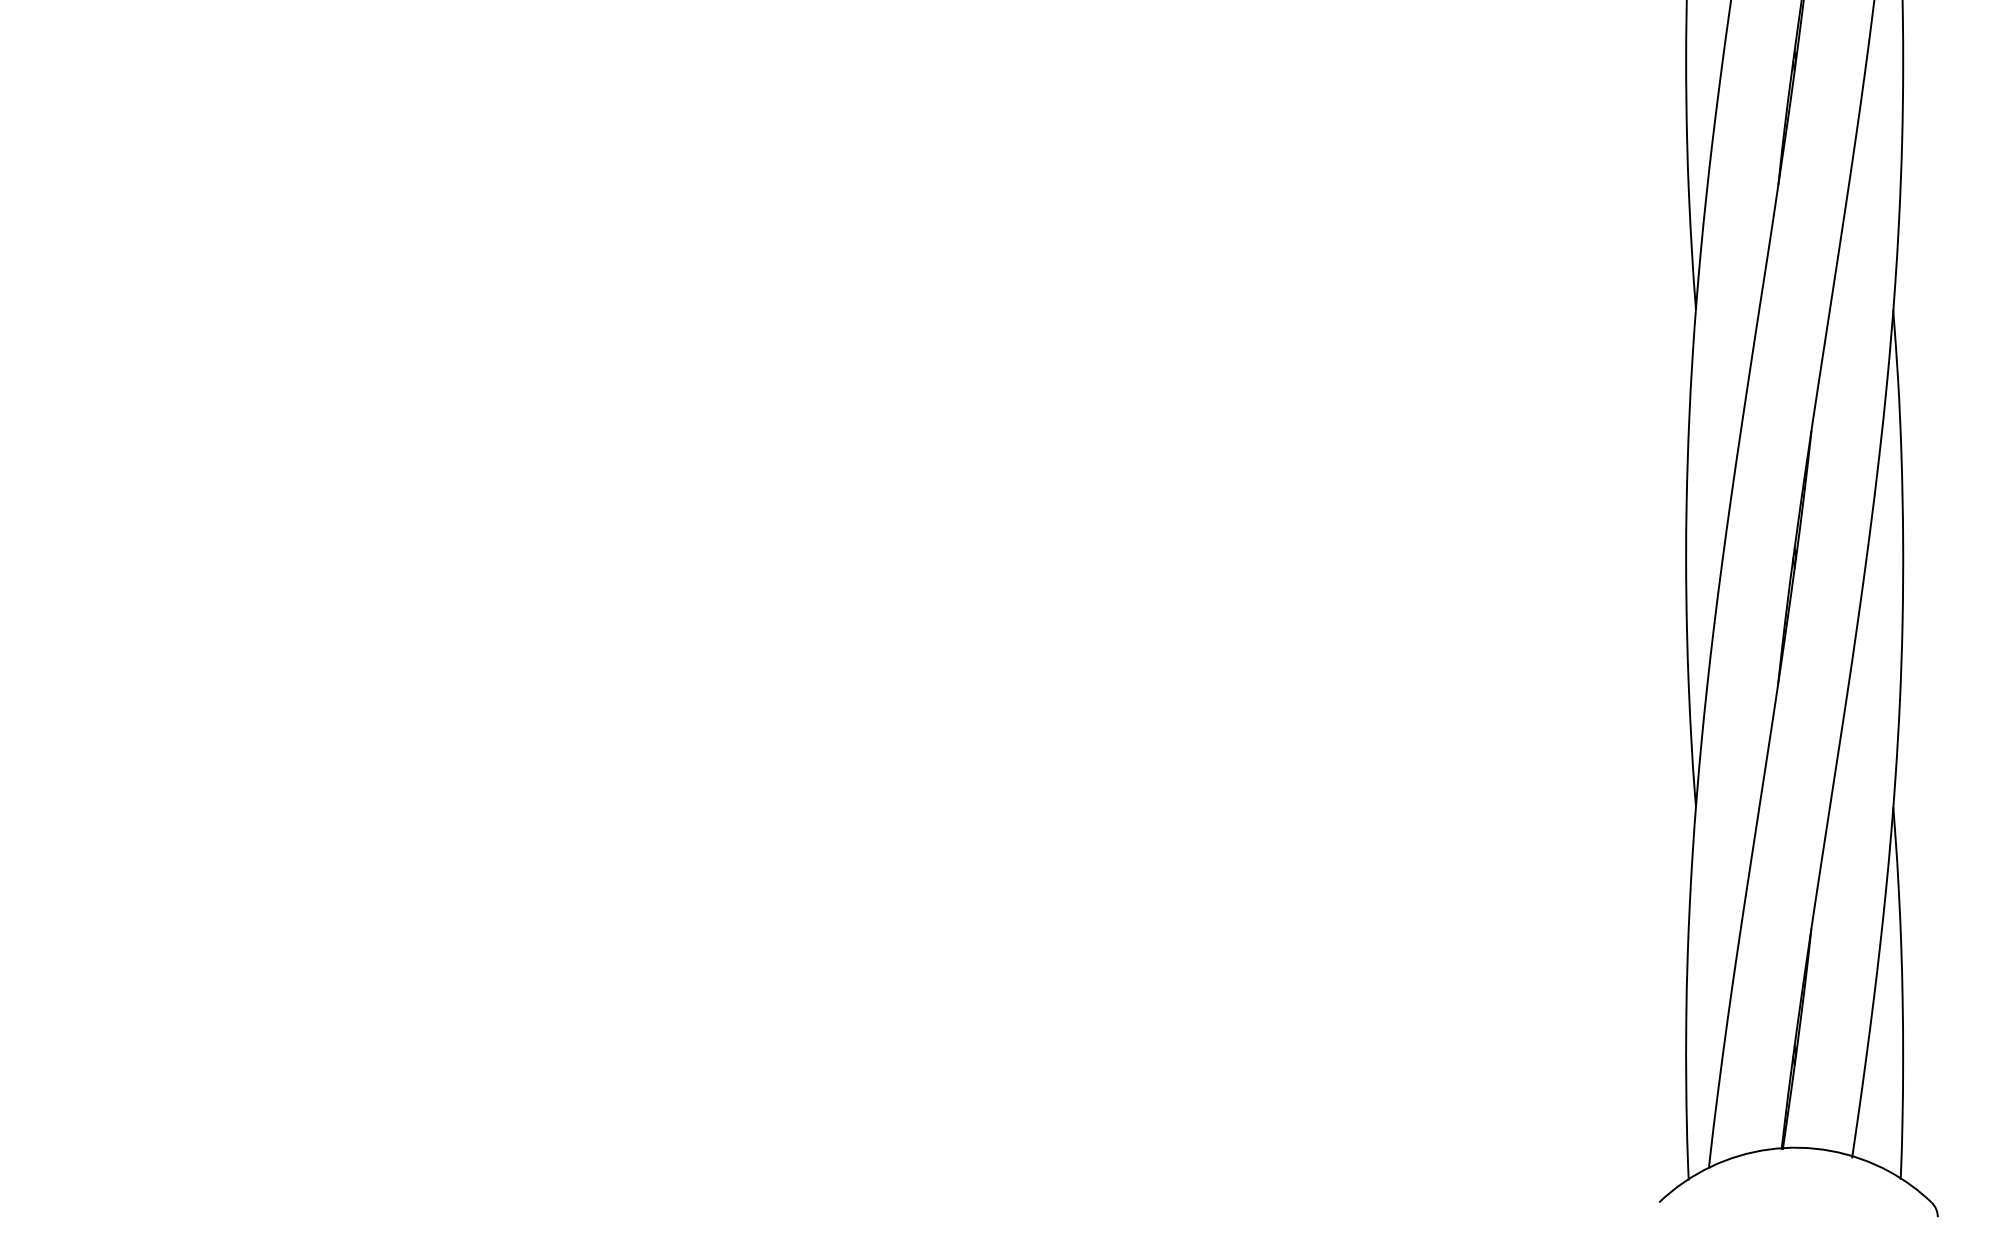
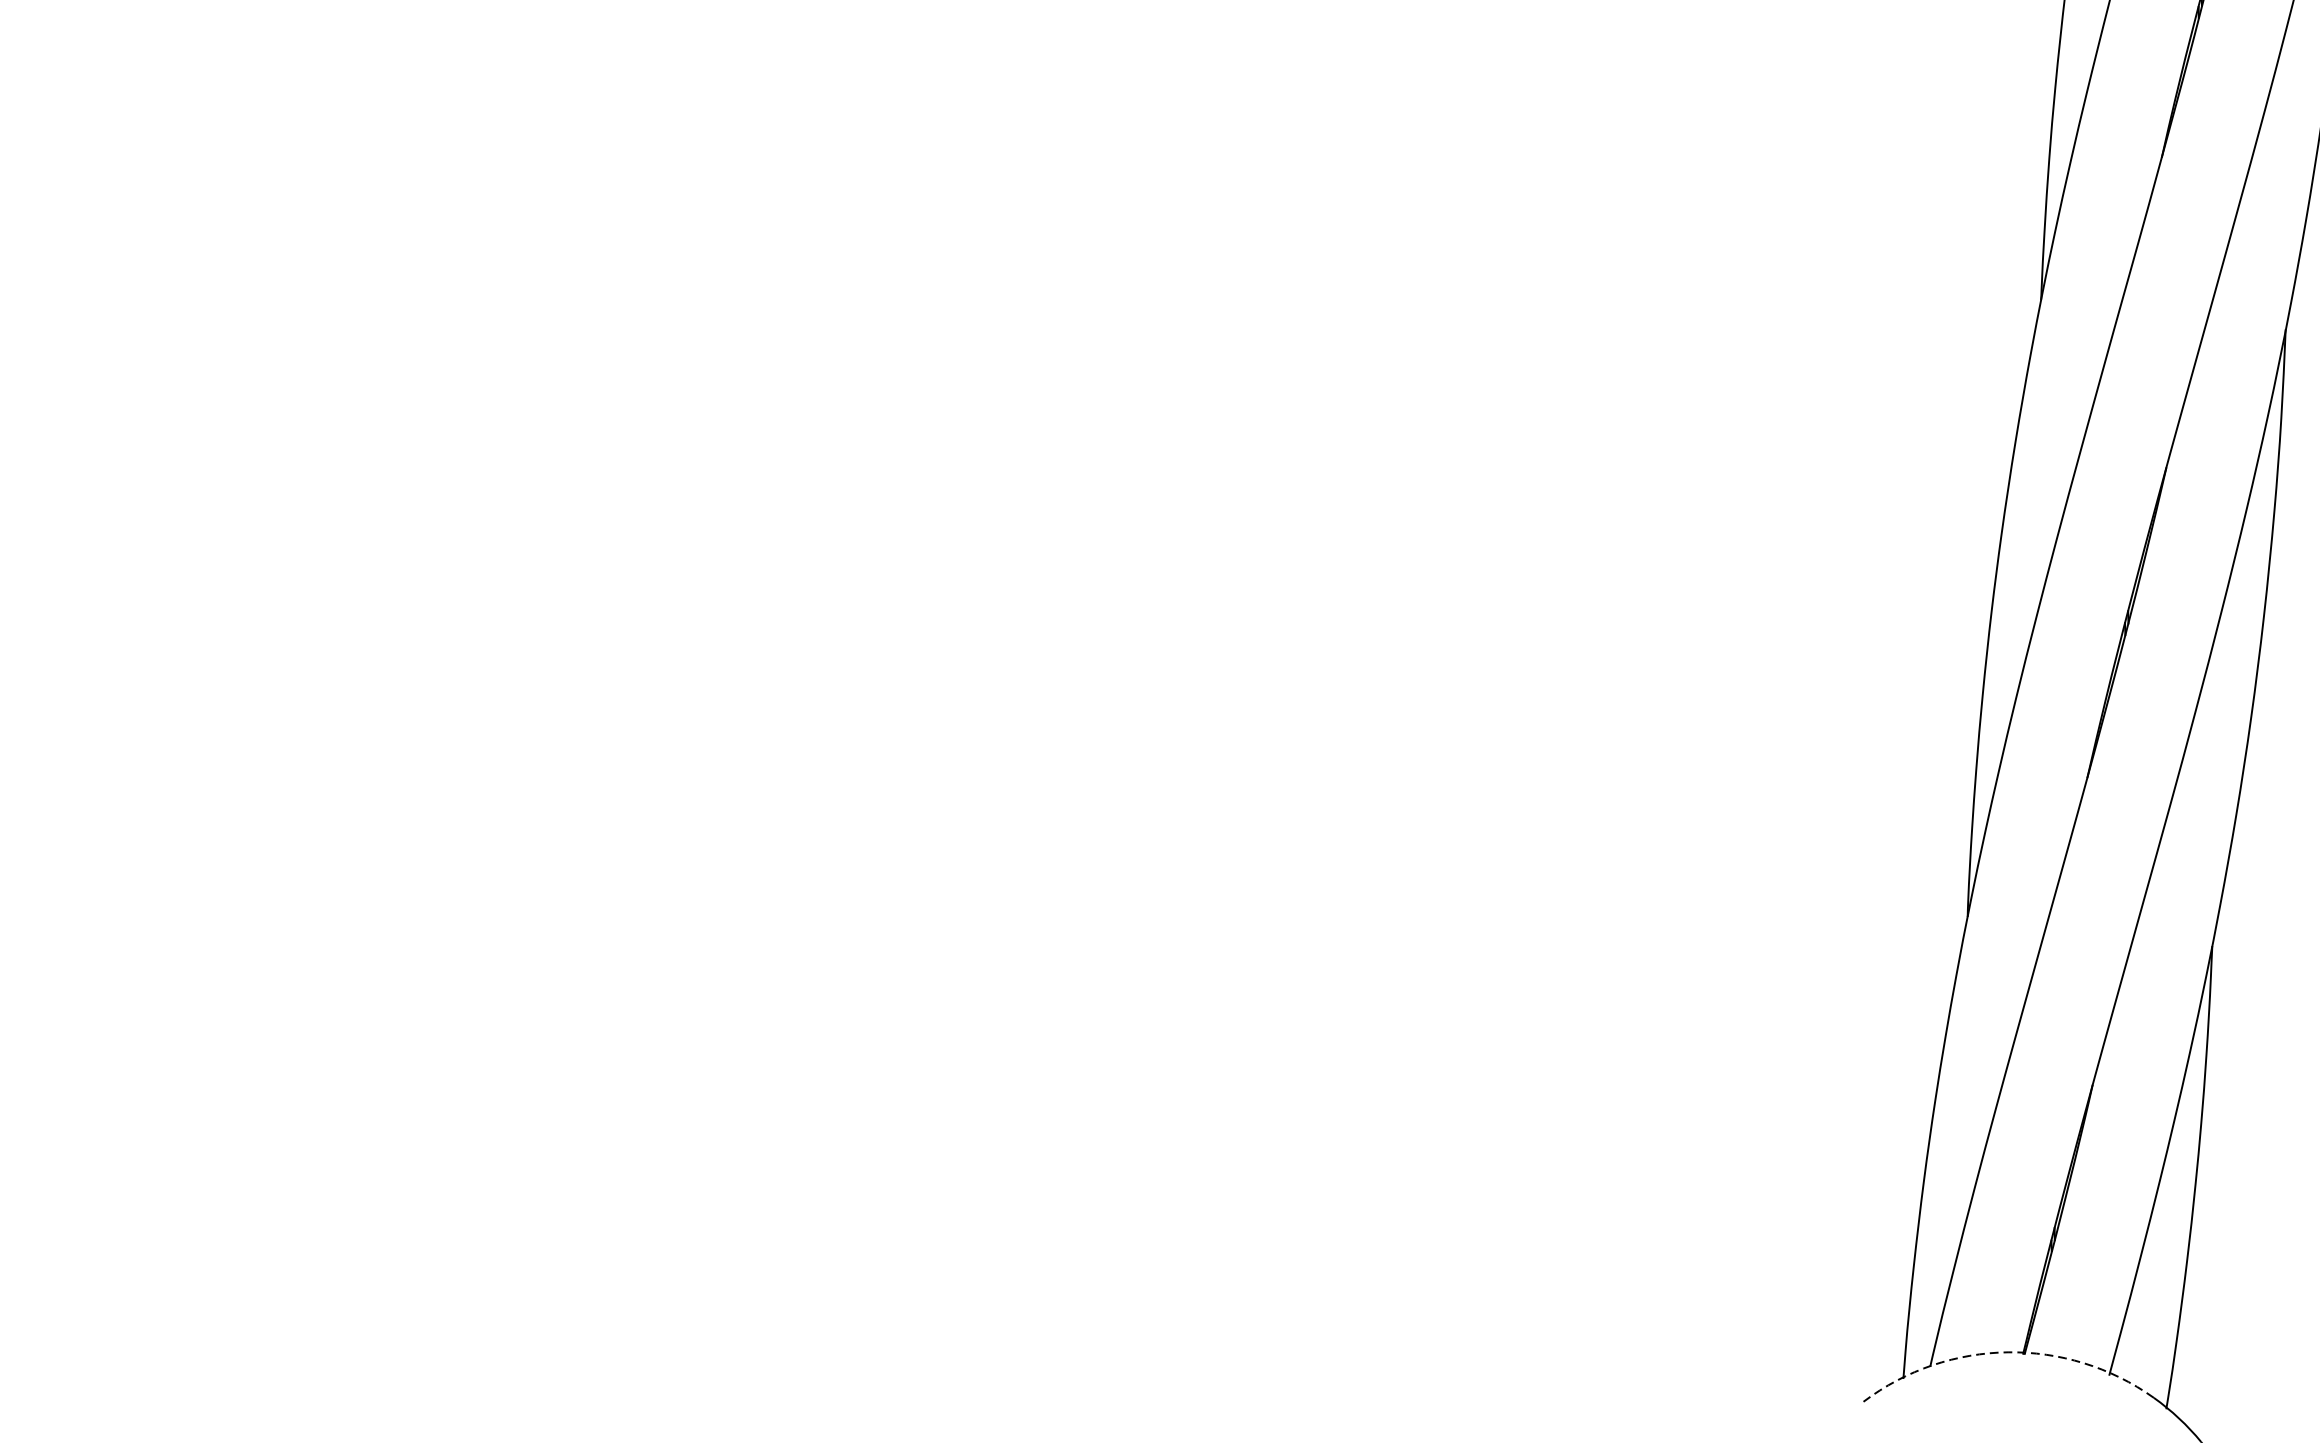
arc: (1769, 1149) -> (2008, 1352), solid -> dashed

